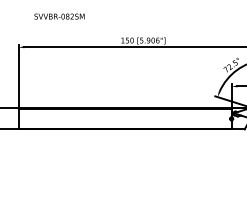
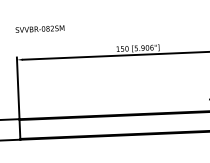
text: (59, 16) -> (40, 29), moved

